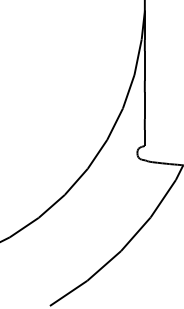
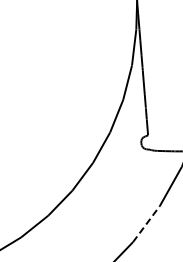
line: (136, 233) -> (147, 223), solid -> dashed

